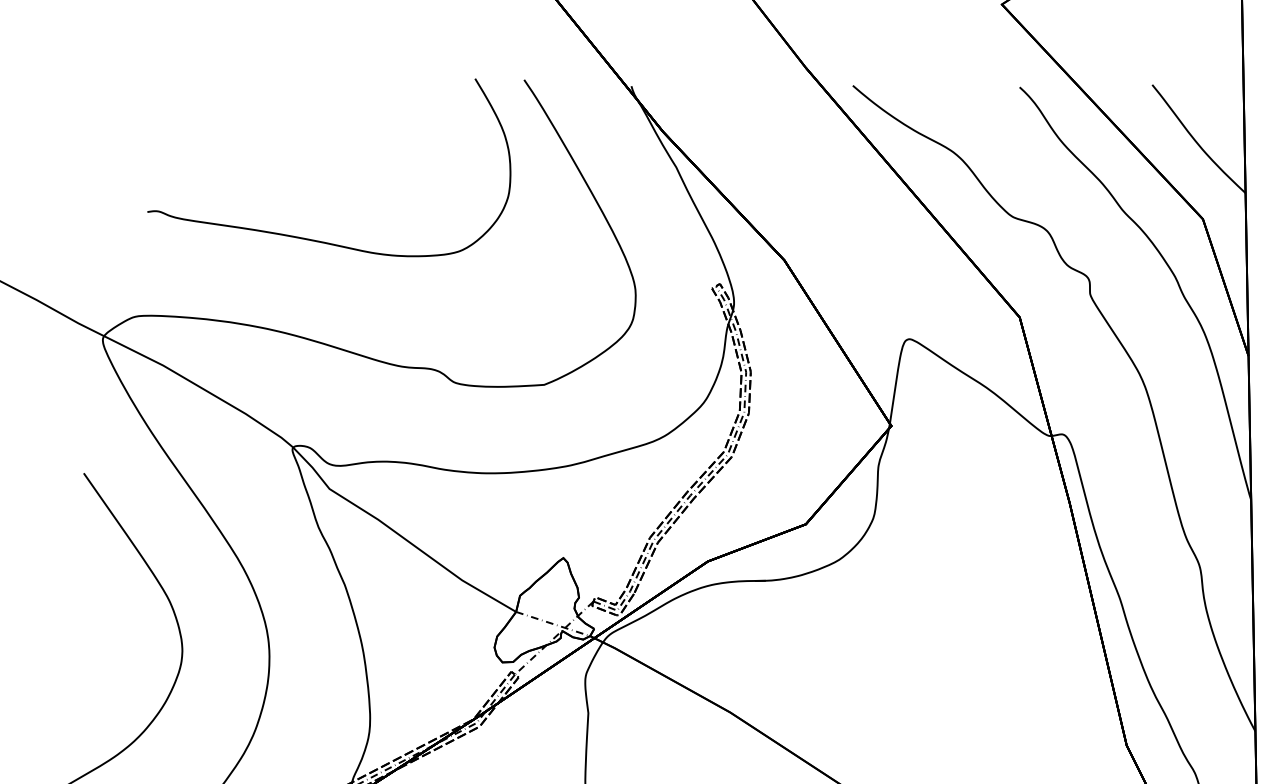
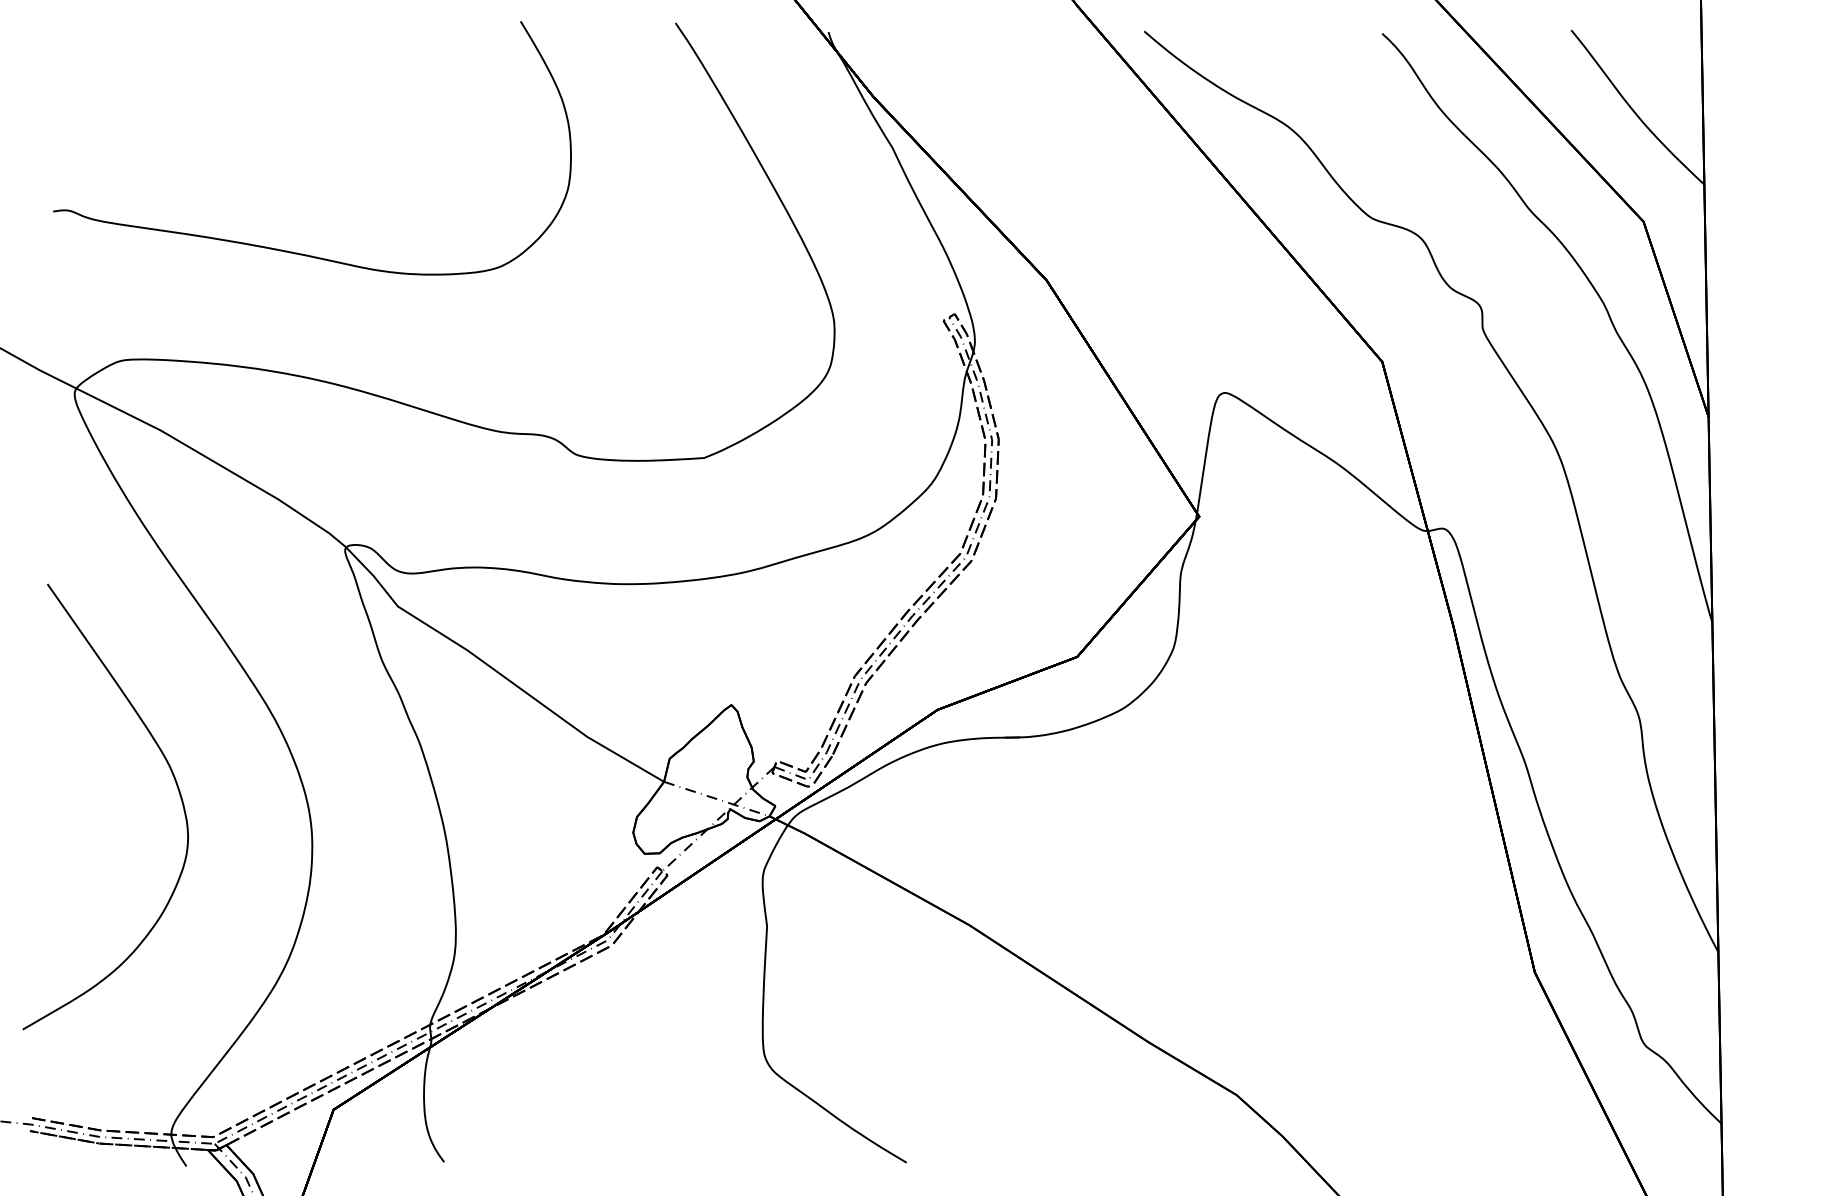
curve: (315, 240) -> (292, 251), moved

